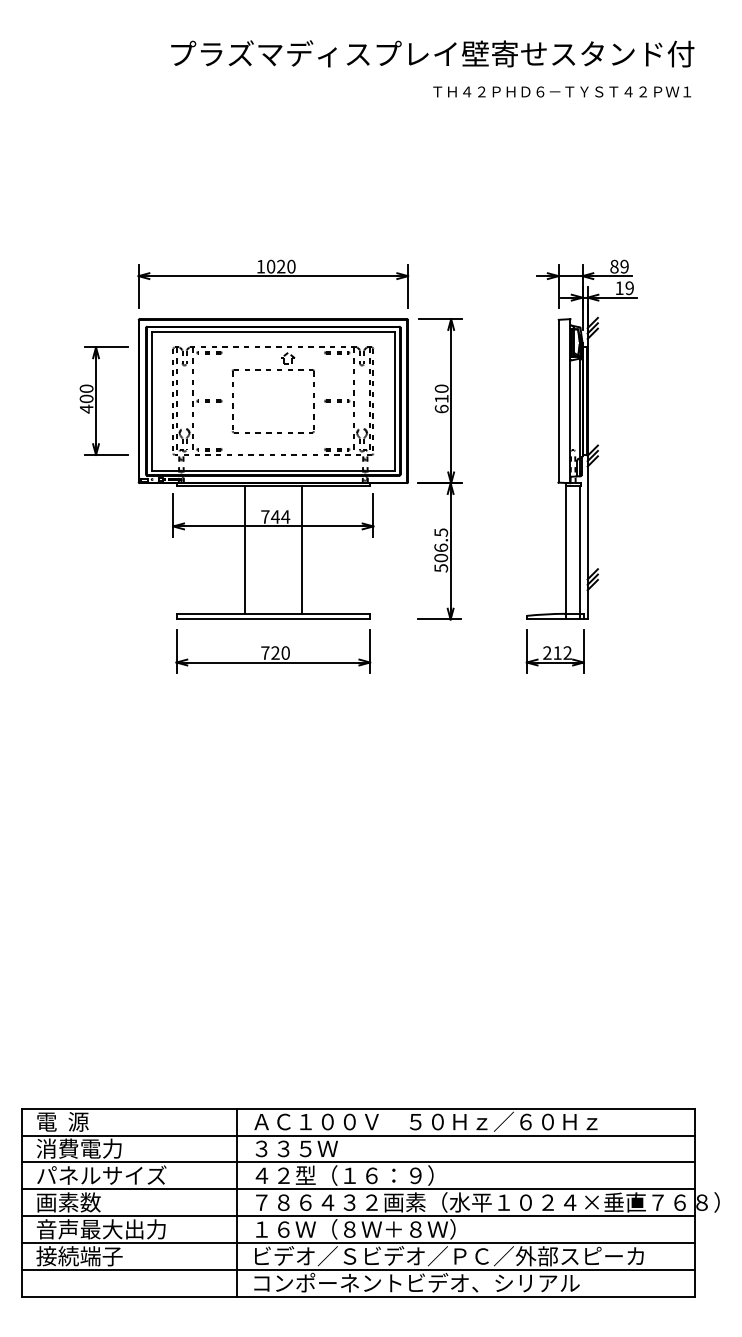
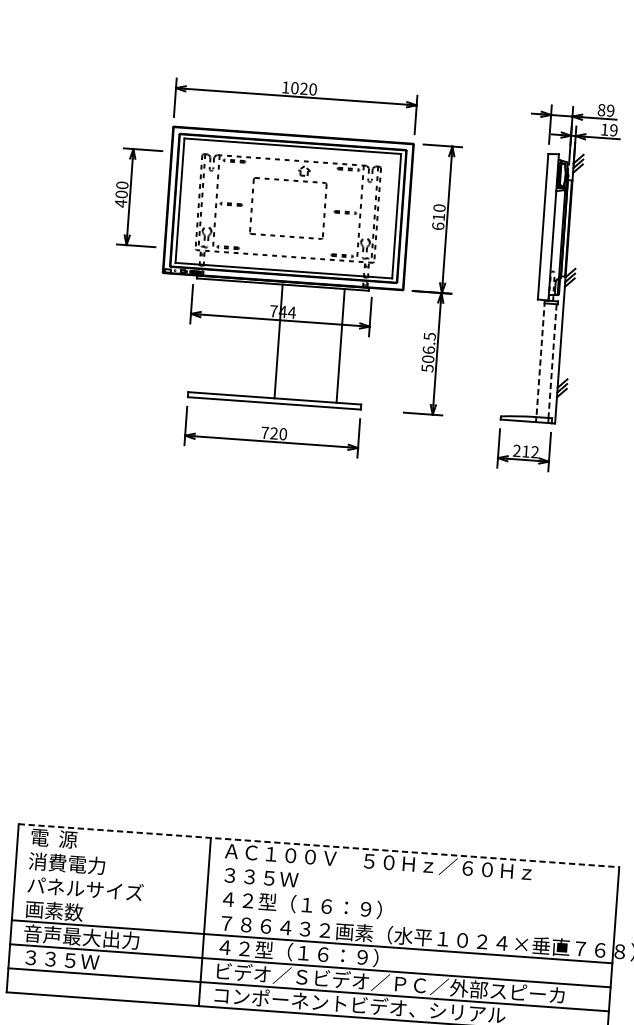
line: (245, 549) -> (278, 340), moved
line: (301, 549) -> (340, 345), moved
line: (566, 549) -> (540, 359), solid -> dashed
line: (579, 550) -> (552, 361), solid -> dashed
line: (358, 1108) -> (319, 845), solid -> dashed
line: (358, 1135) -> (317, 869), removed
line: (358, 1162) -> (315, 893), removed
line: (358, 1189) -> (313, 917), removed
text: (355, 1229) -> (308, 953), １６Ｗ（８Ｗ＋８Ｗ） -> ４２型（１６：９）
text: (79, 1256) -> (60, 959), 接続端子 -> ３３５Ｗ

